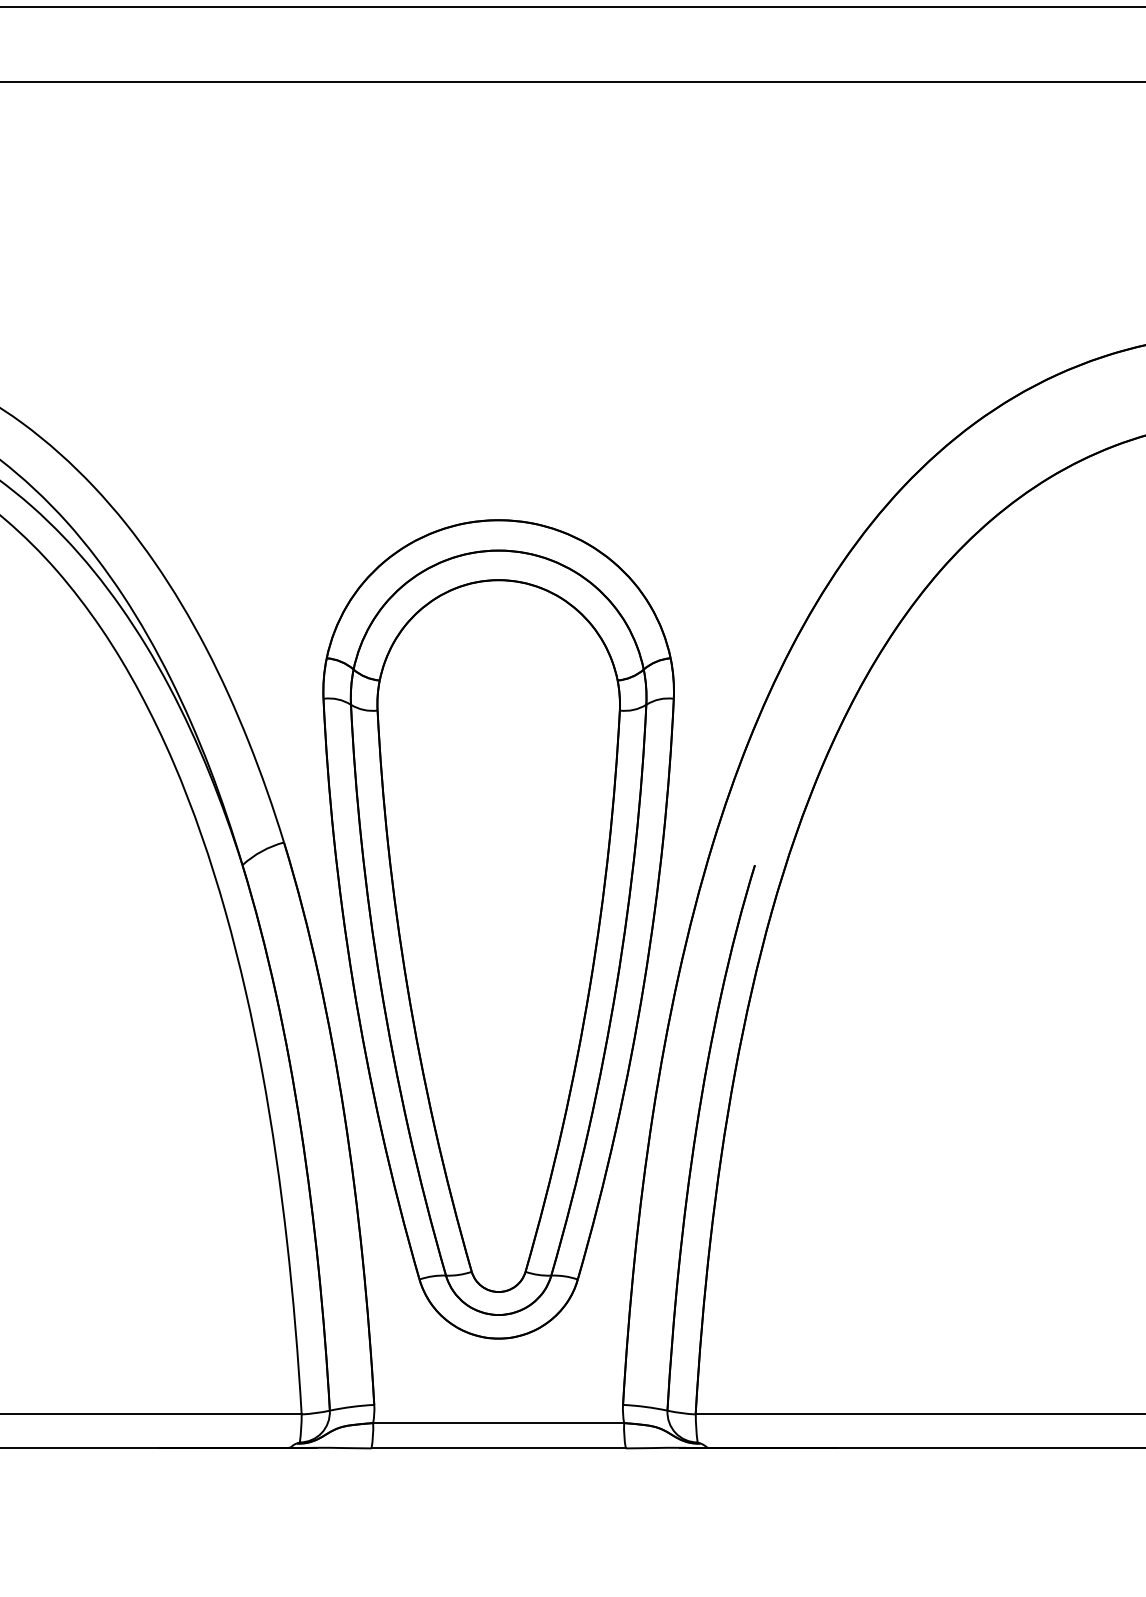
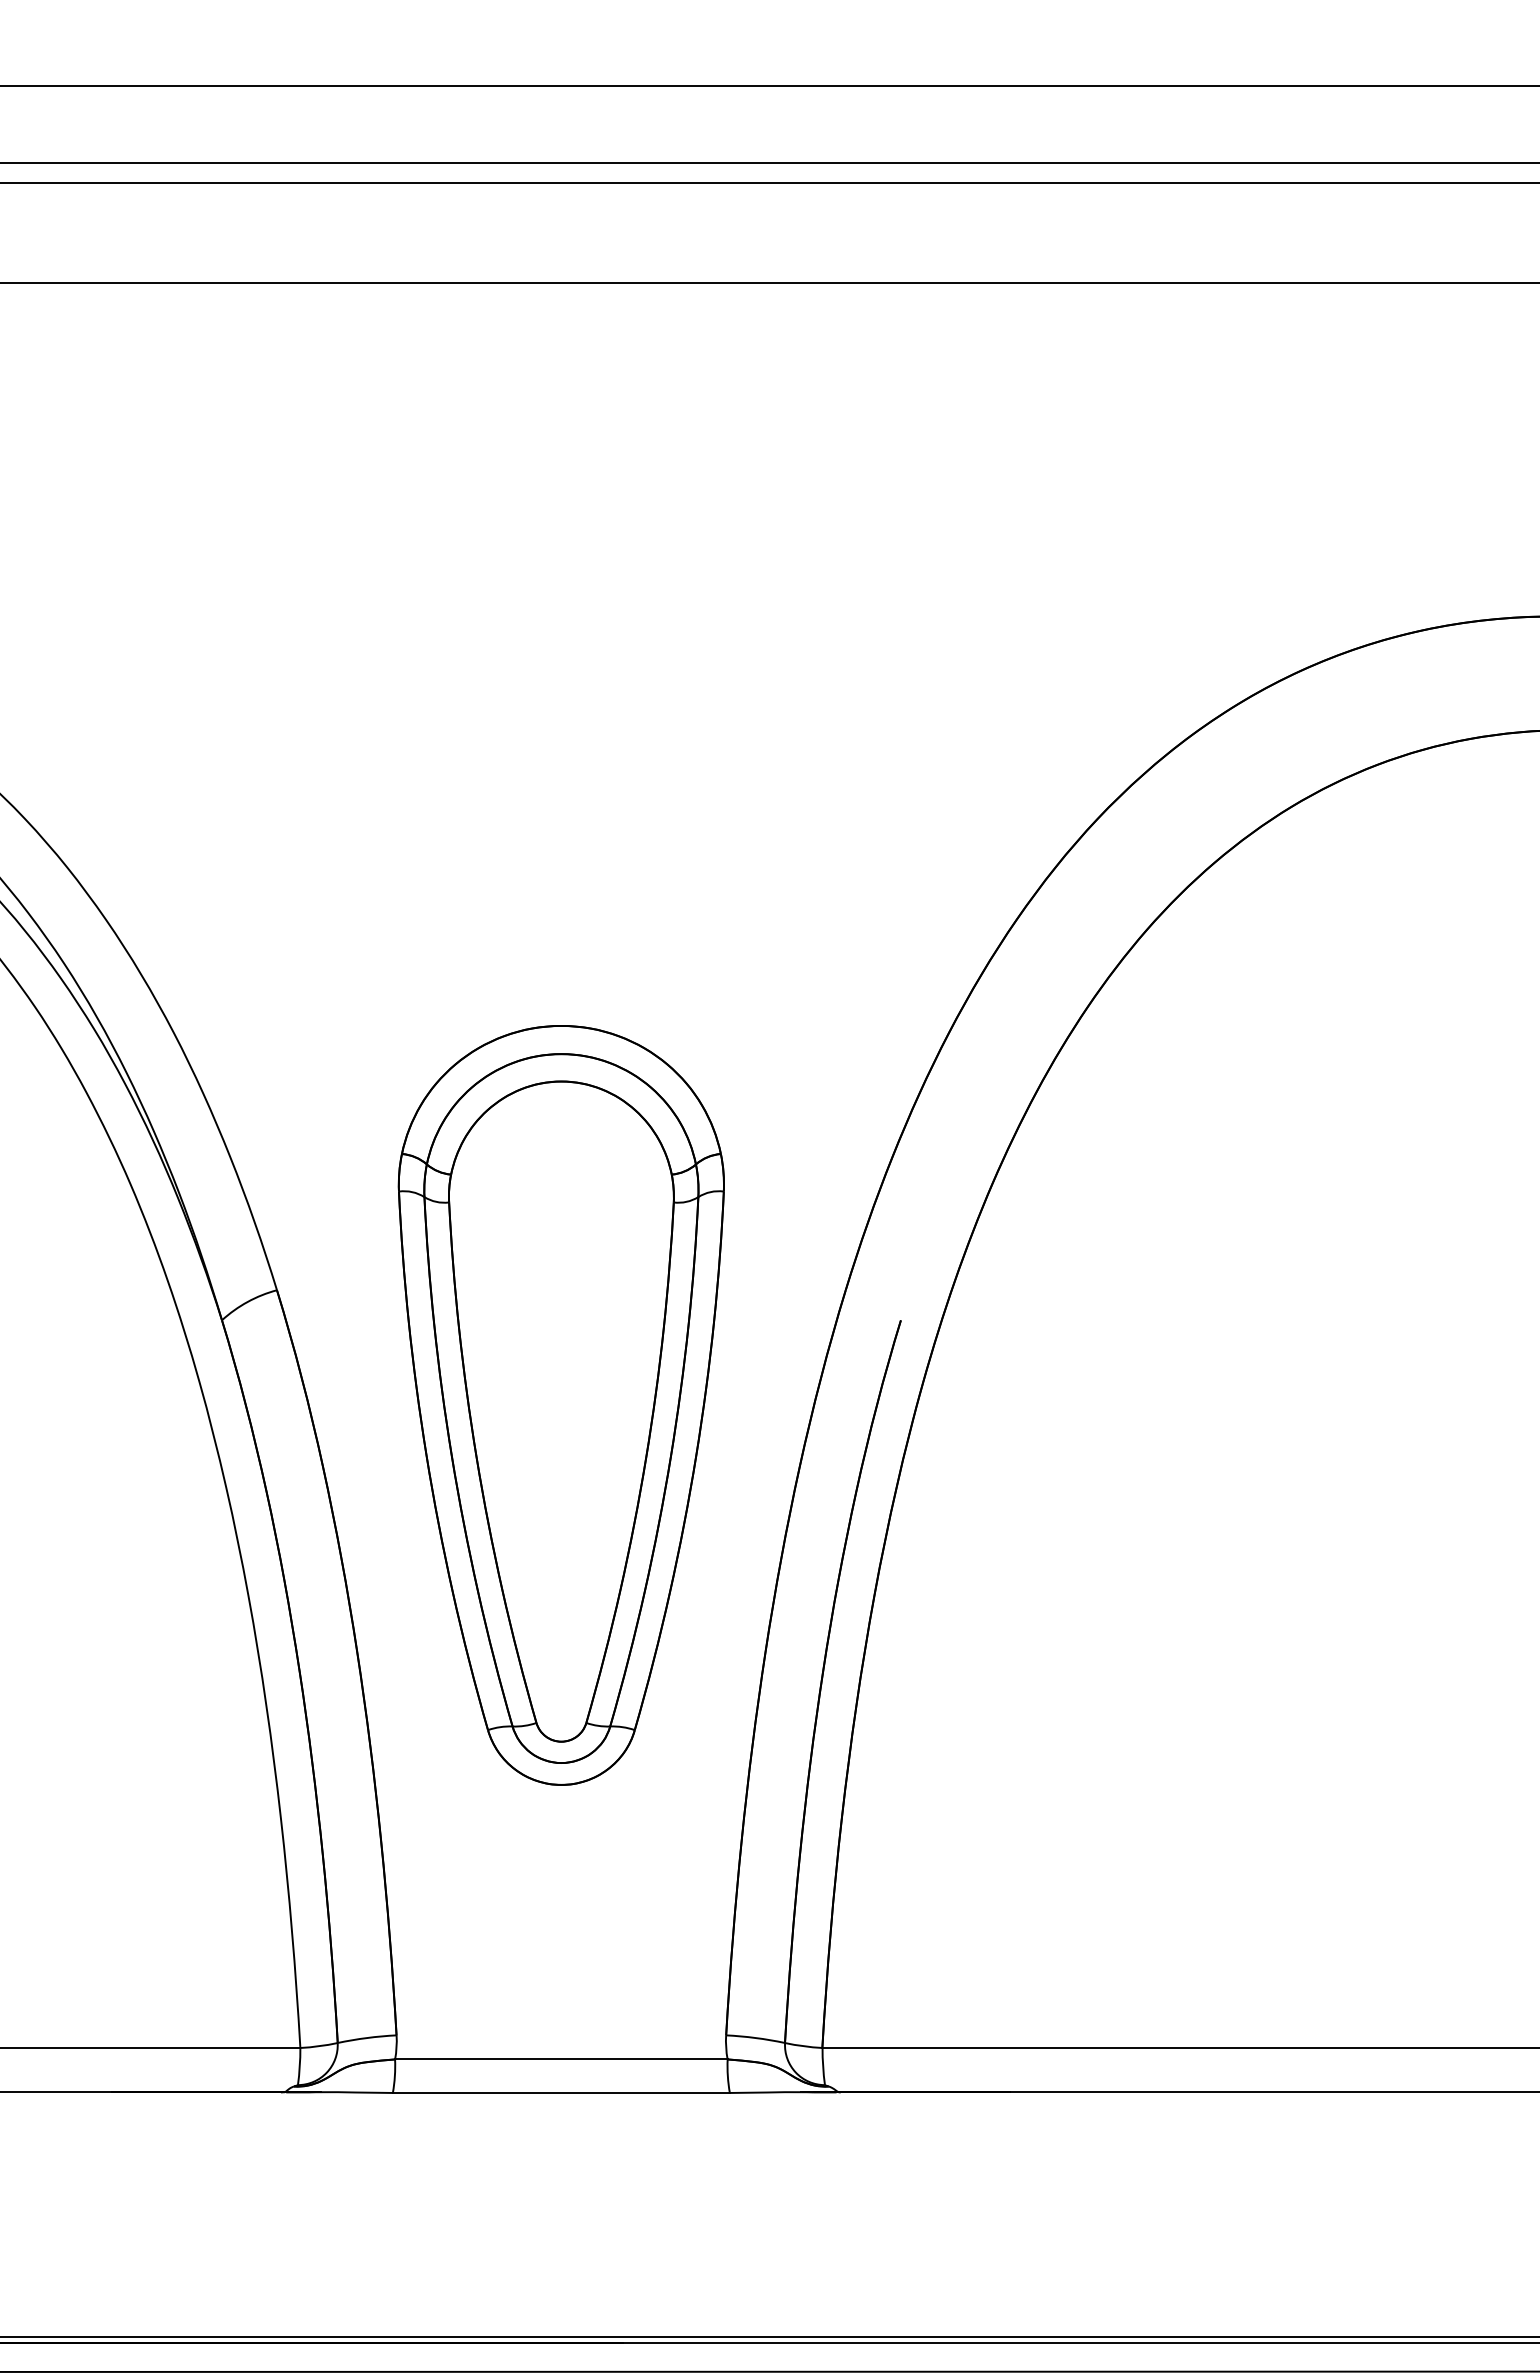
part: (498, 929) -> (561, 1405), size x0.7

